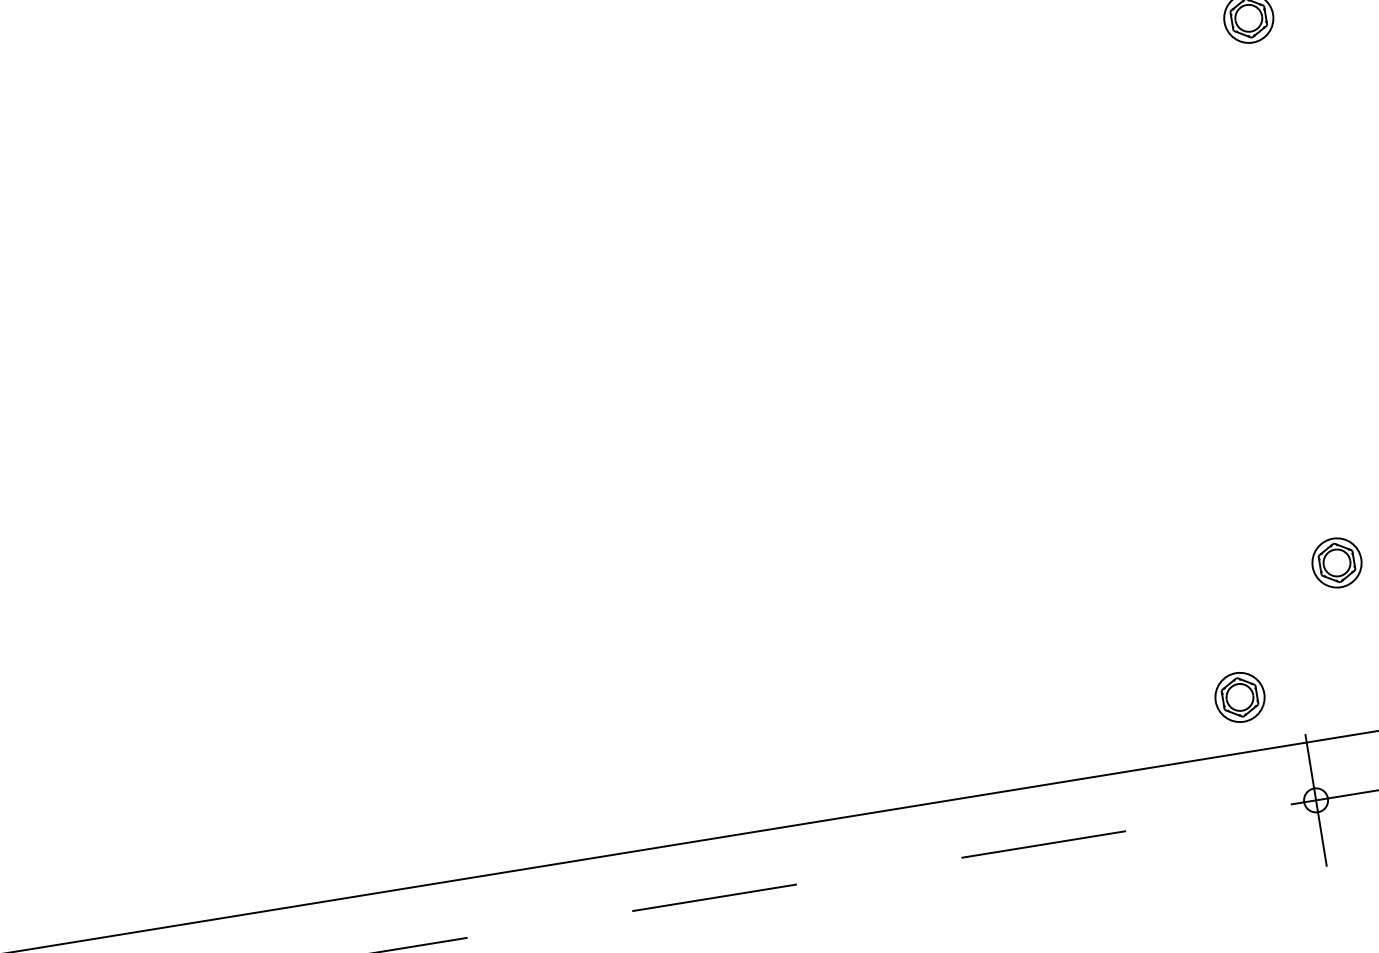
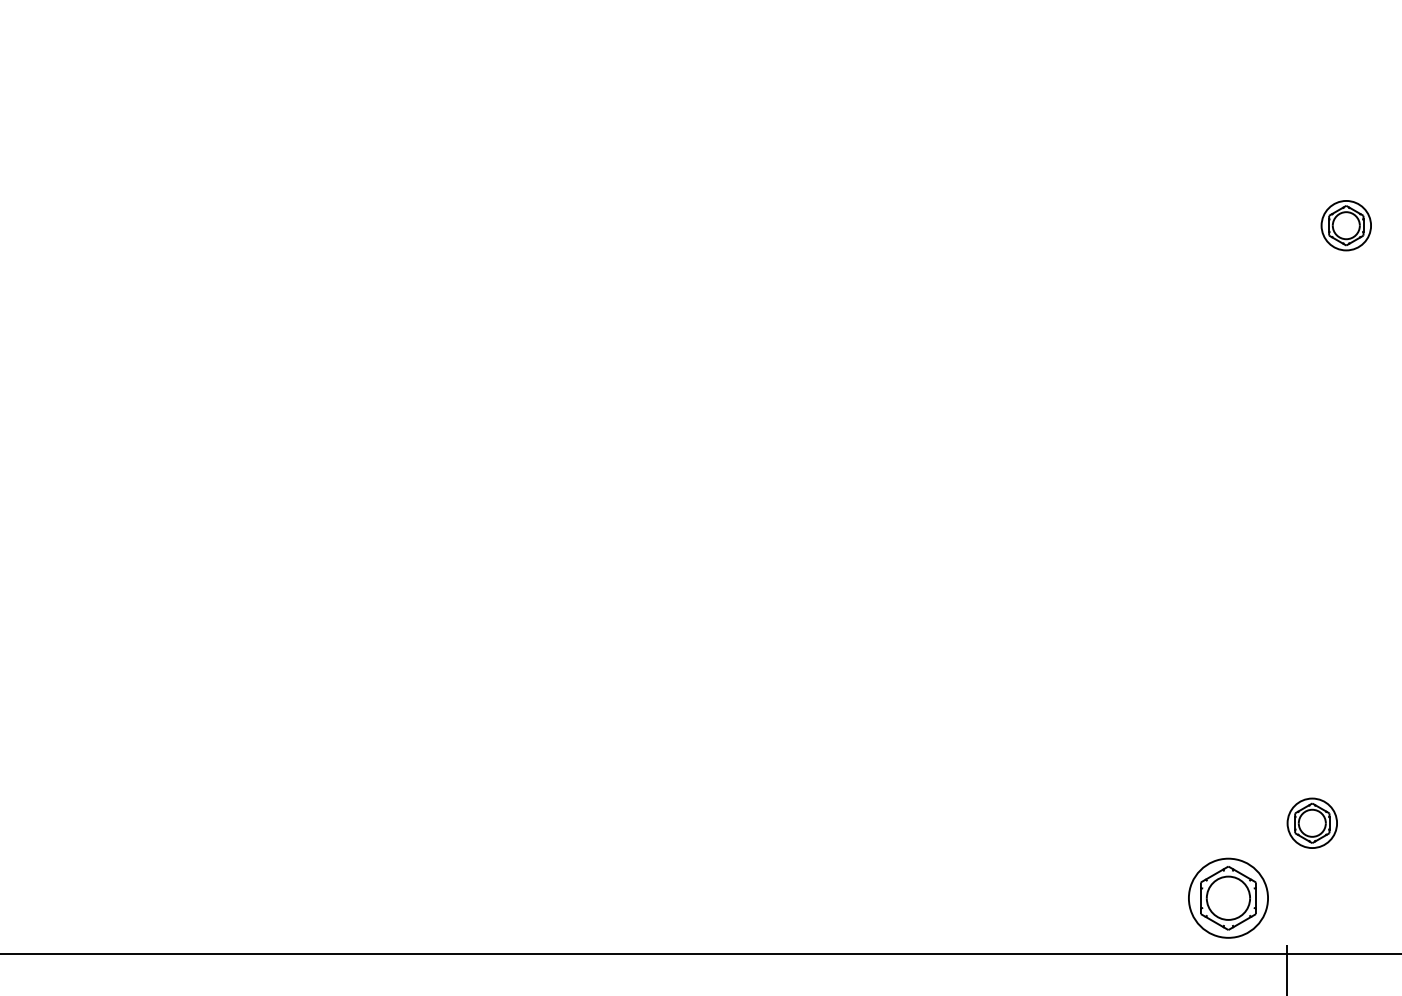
part: (1336, 562) -> (1311, 822), moved
part: (1239, 696) -> (1228, 897), size x1.6

